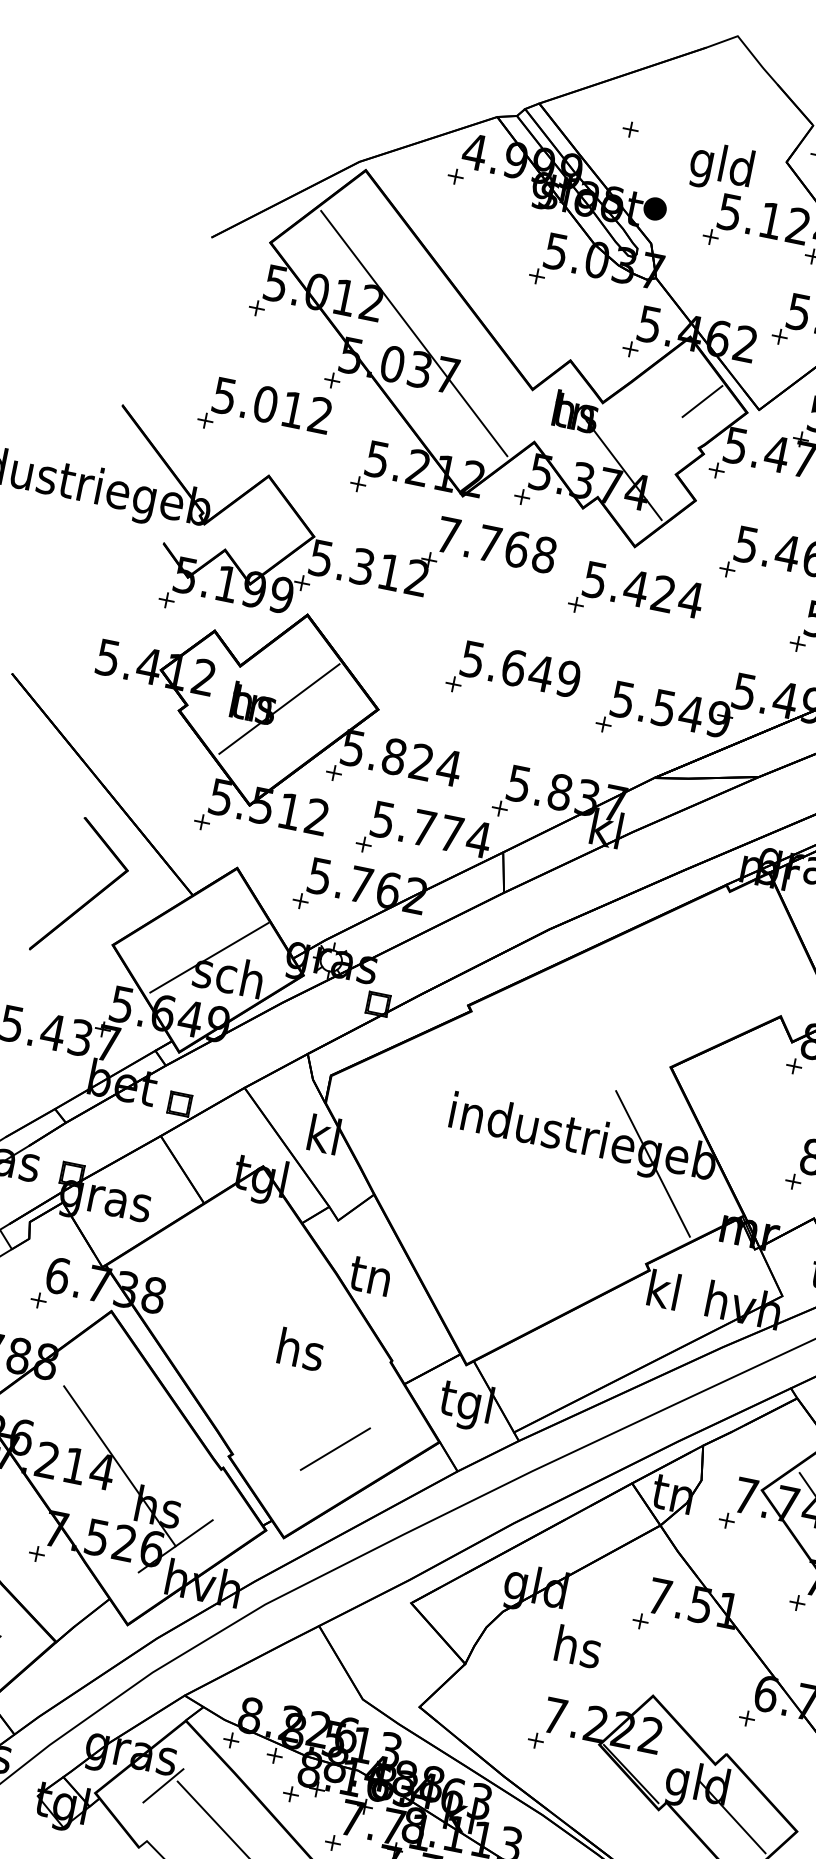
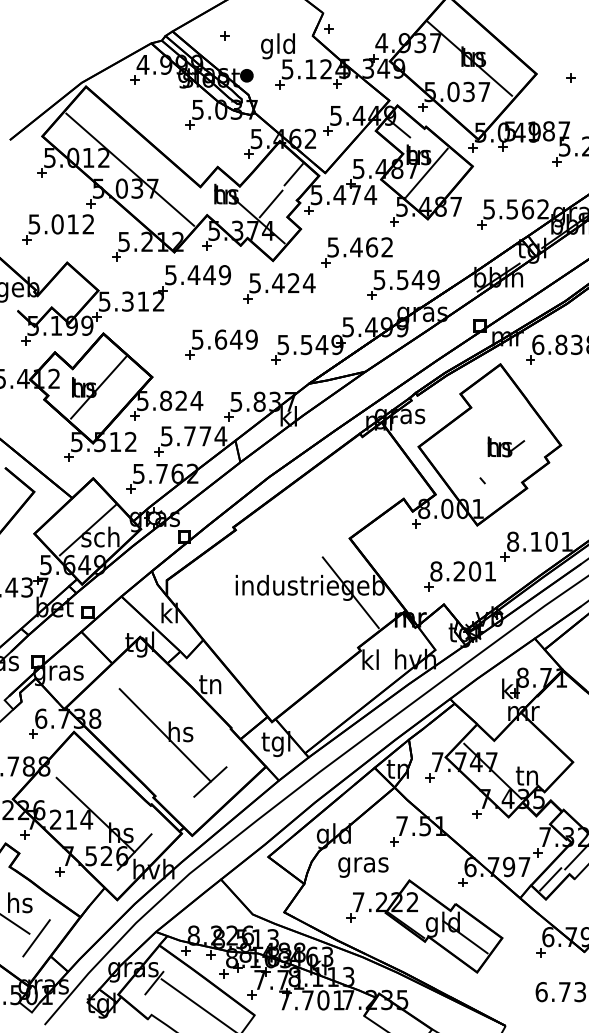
line: (650, 444) -> (270, 203), added
text: (497, 545) -> (198, 275), 7.768 -> 5.449
line: (270, 1350) -> (164, 735), added
text: (577, 1650) -> (363, 864), hs -> gras

